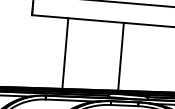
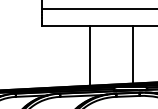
line: (65, 52) -> (89, 55), moved
line: (120, 56) -> (132, 54), moved

